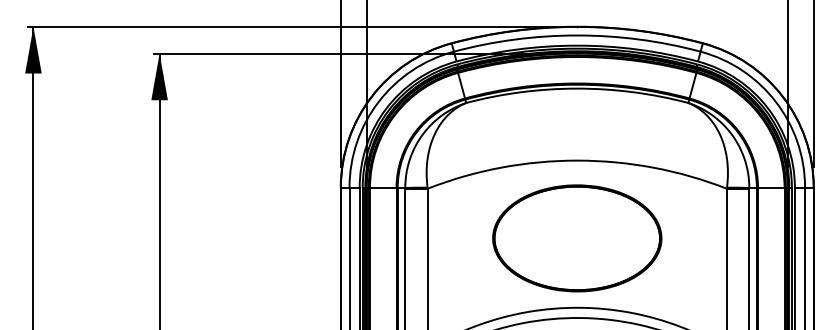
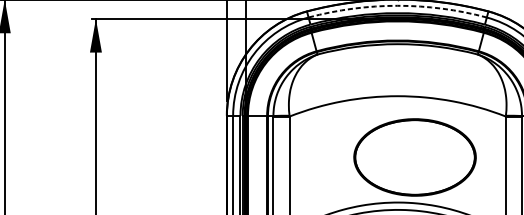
arc: (577, 35) -> (397, 5), solid -> dashed
part: (577, 238) -> (415, 157), moved

